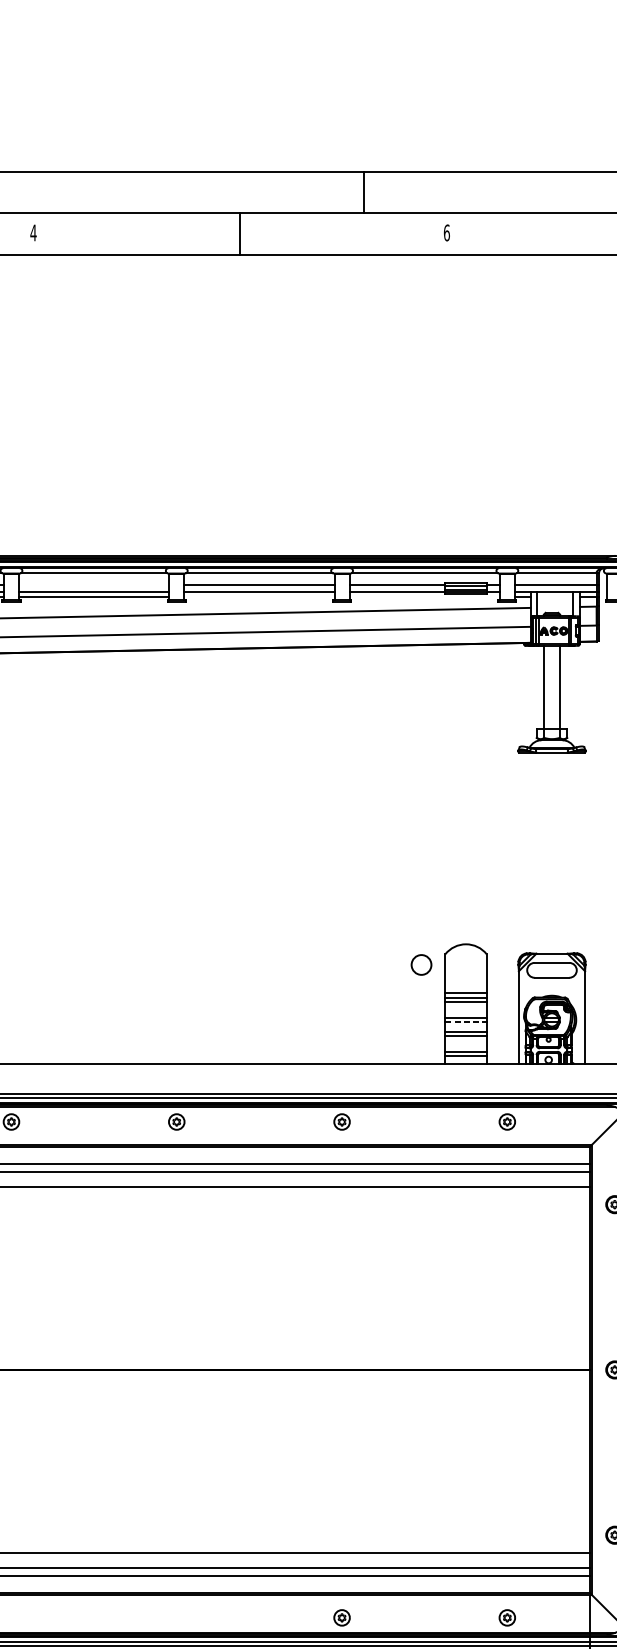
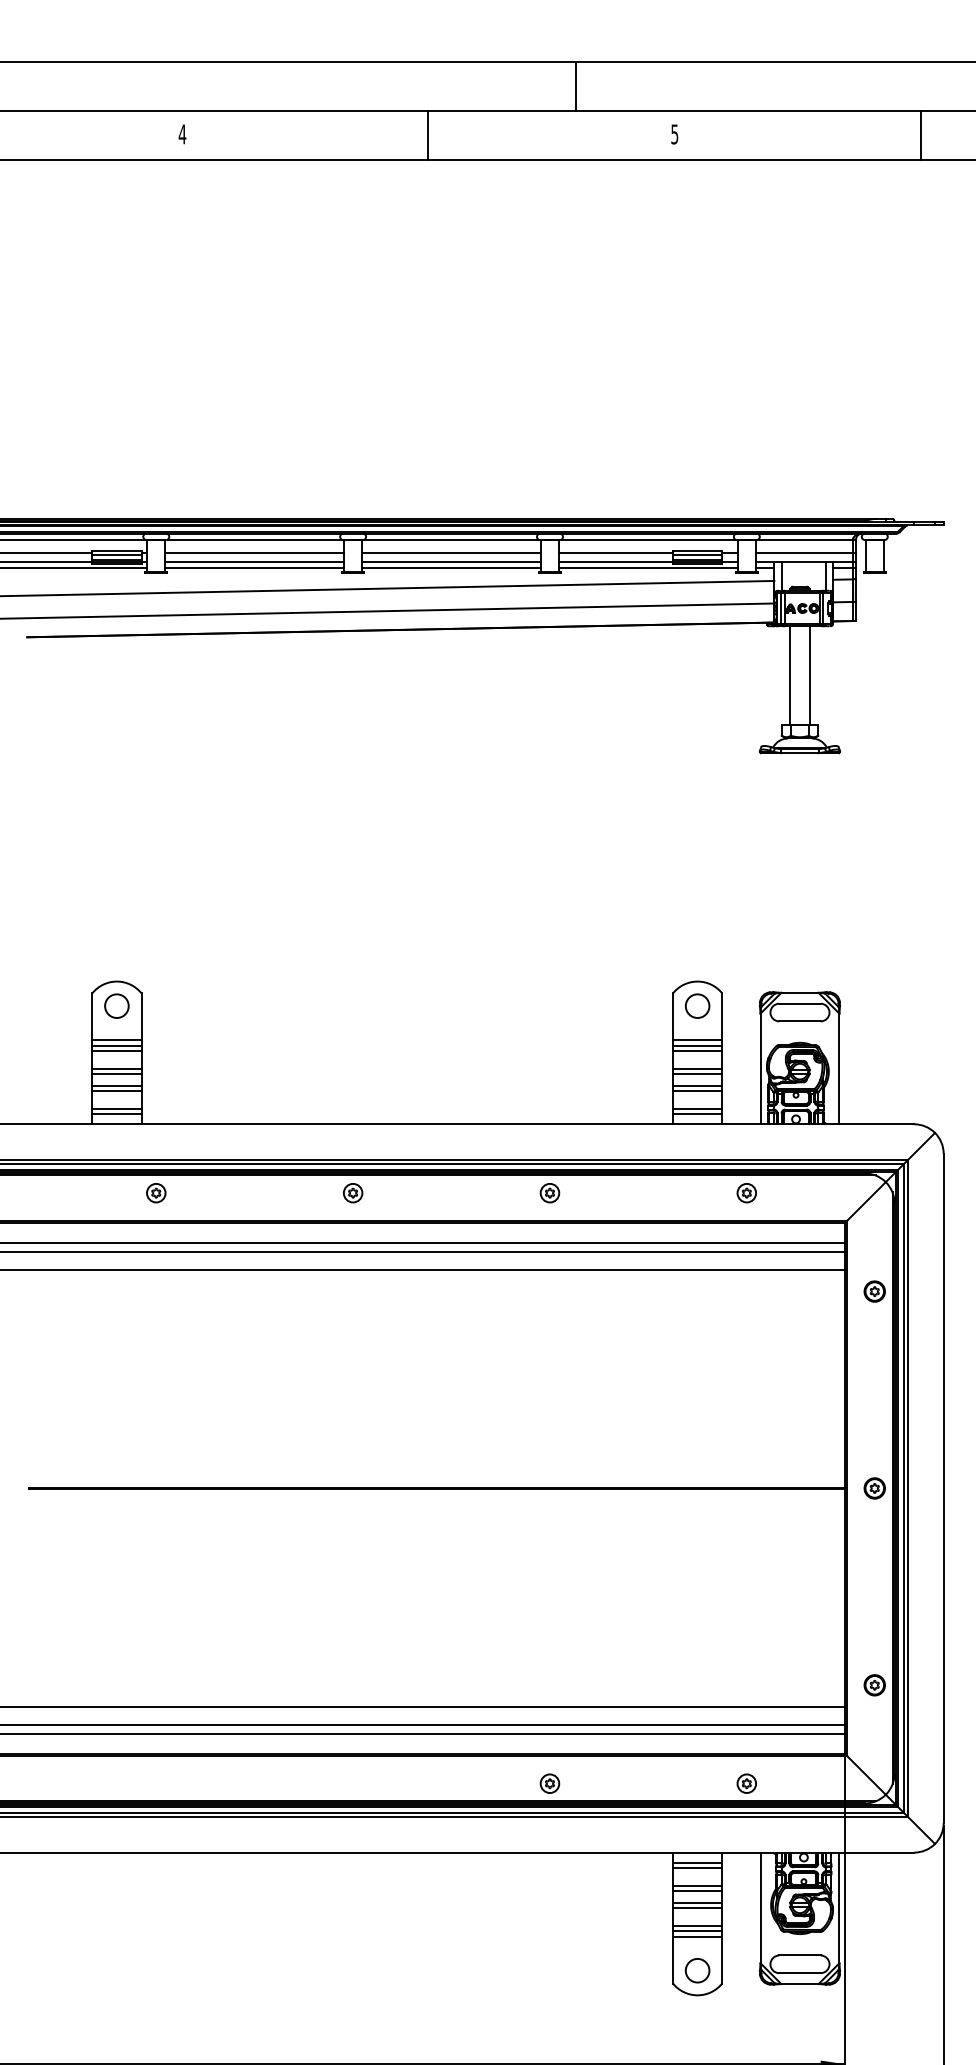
text: (446, 233) -> (674, 134), 6 -> 5
line: (93, 584) -> (254, 553), added
line: (259, 597) -> (451, 568), added
line: (423, 597) -> (647, 568), added
circle: (421, 964) -> (697, 1005), moved
line: (465, 1021) -> (697, 1073), dashed -> solid

